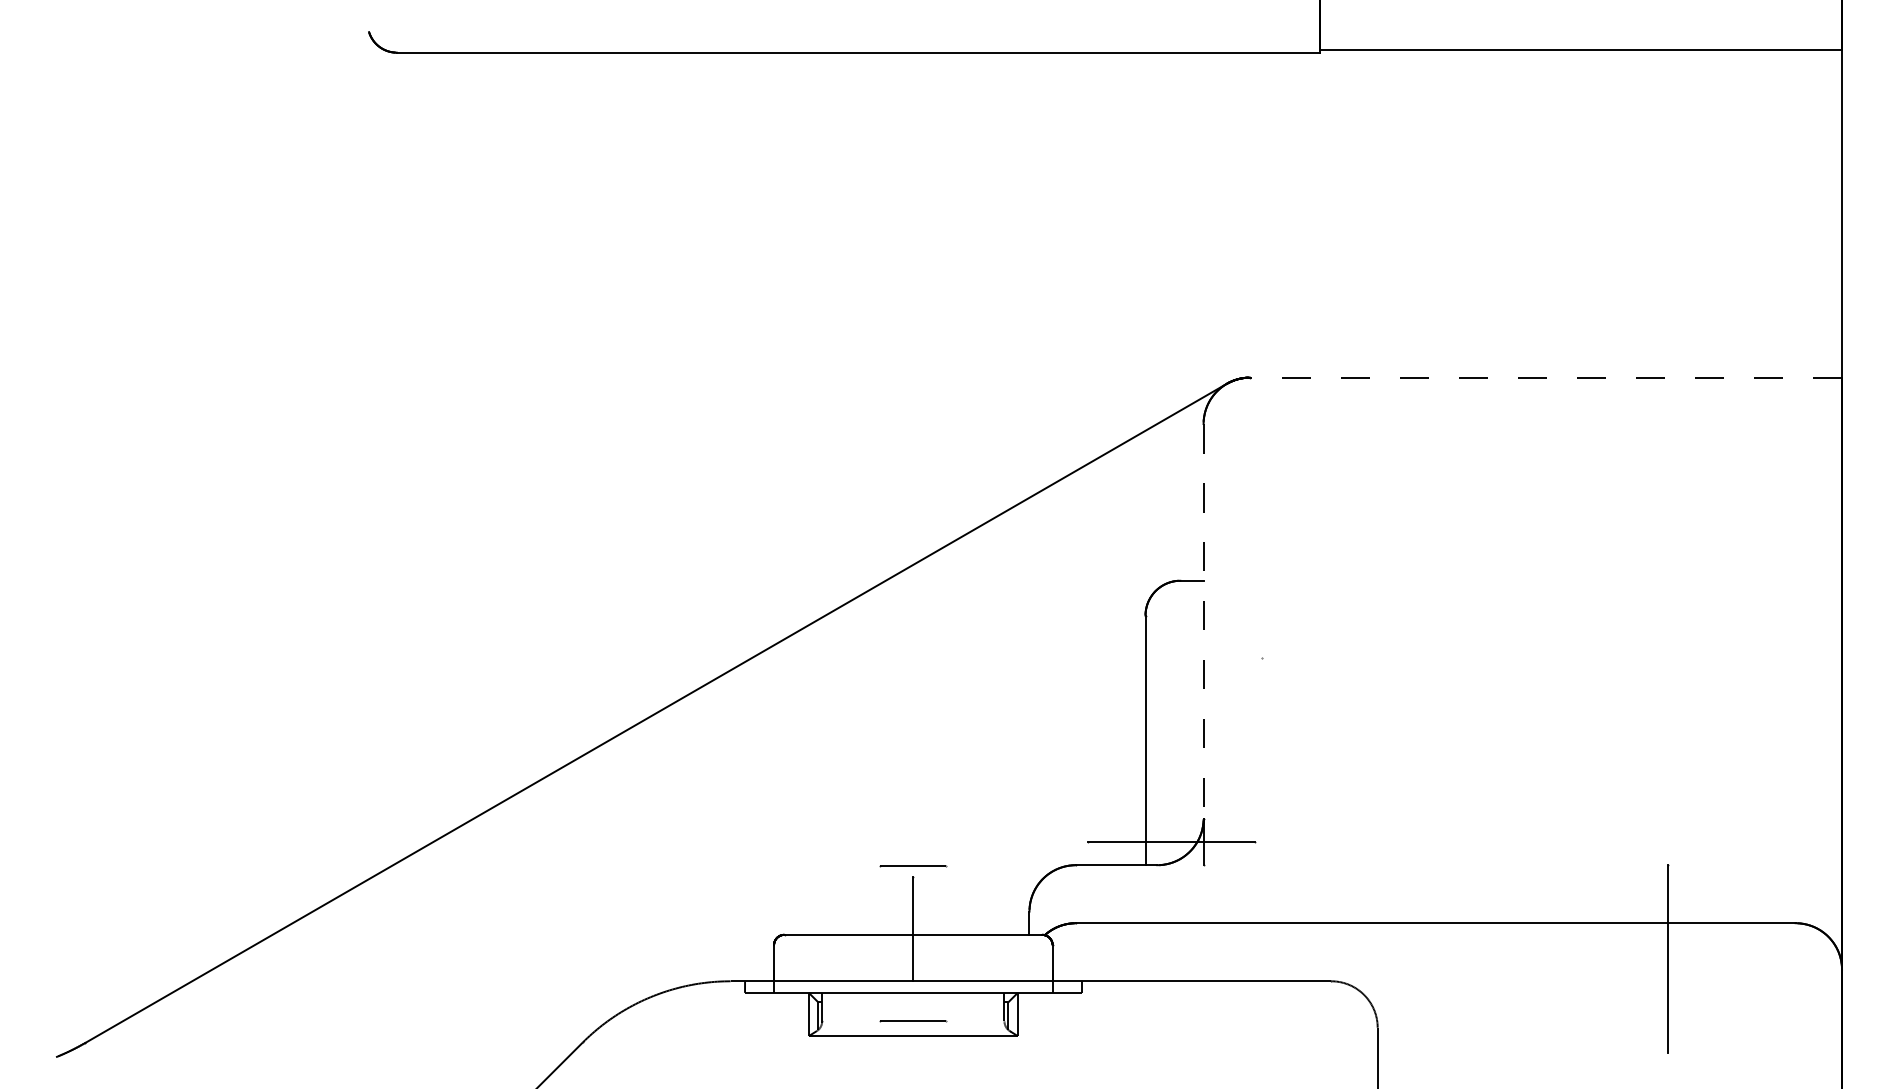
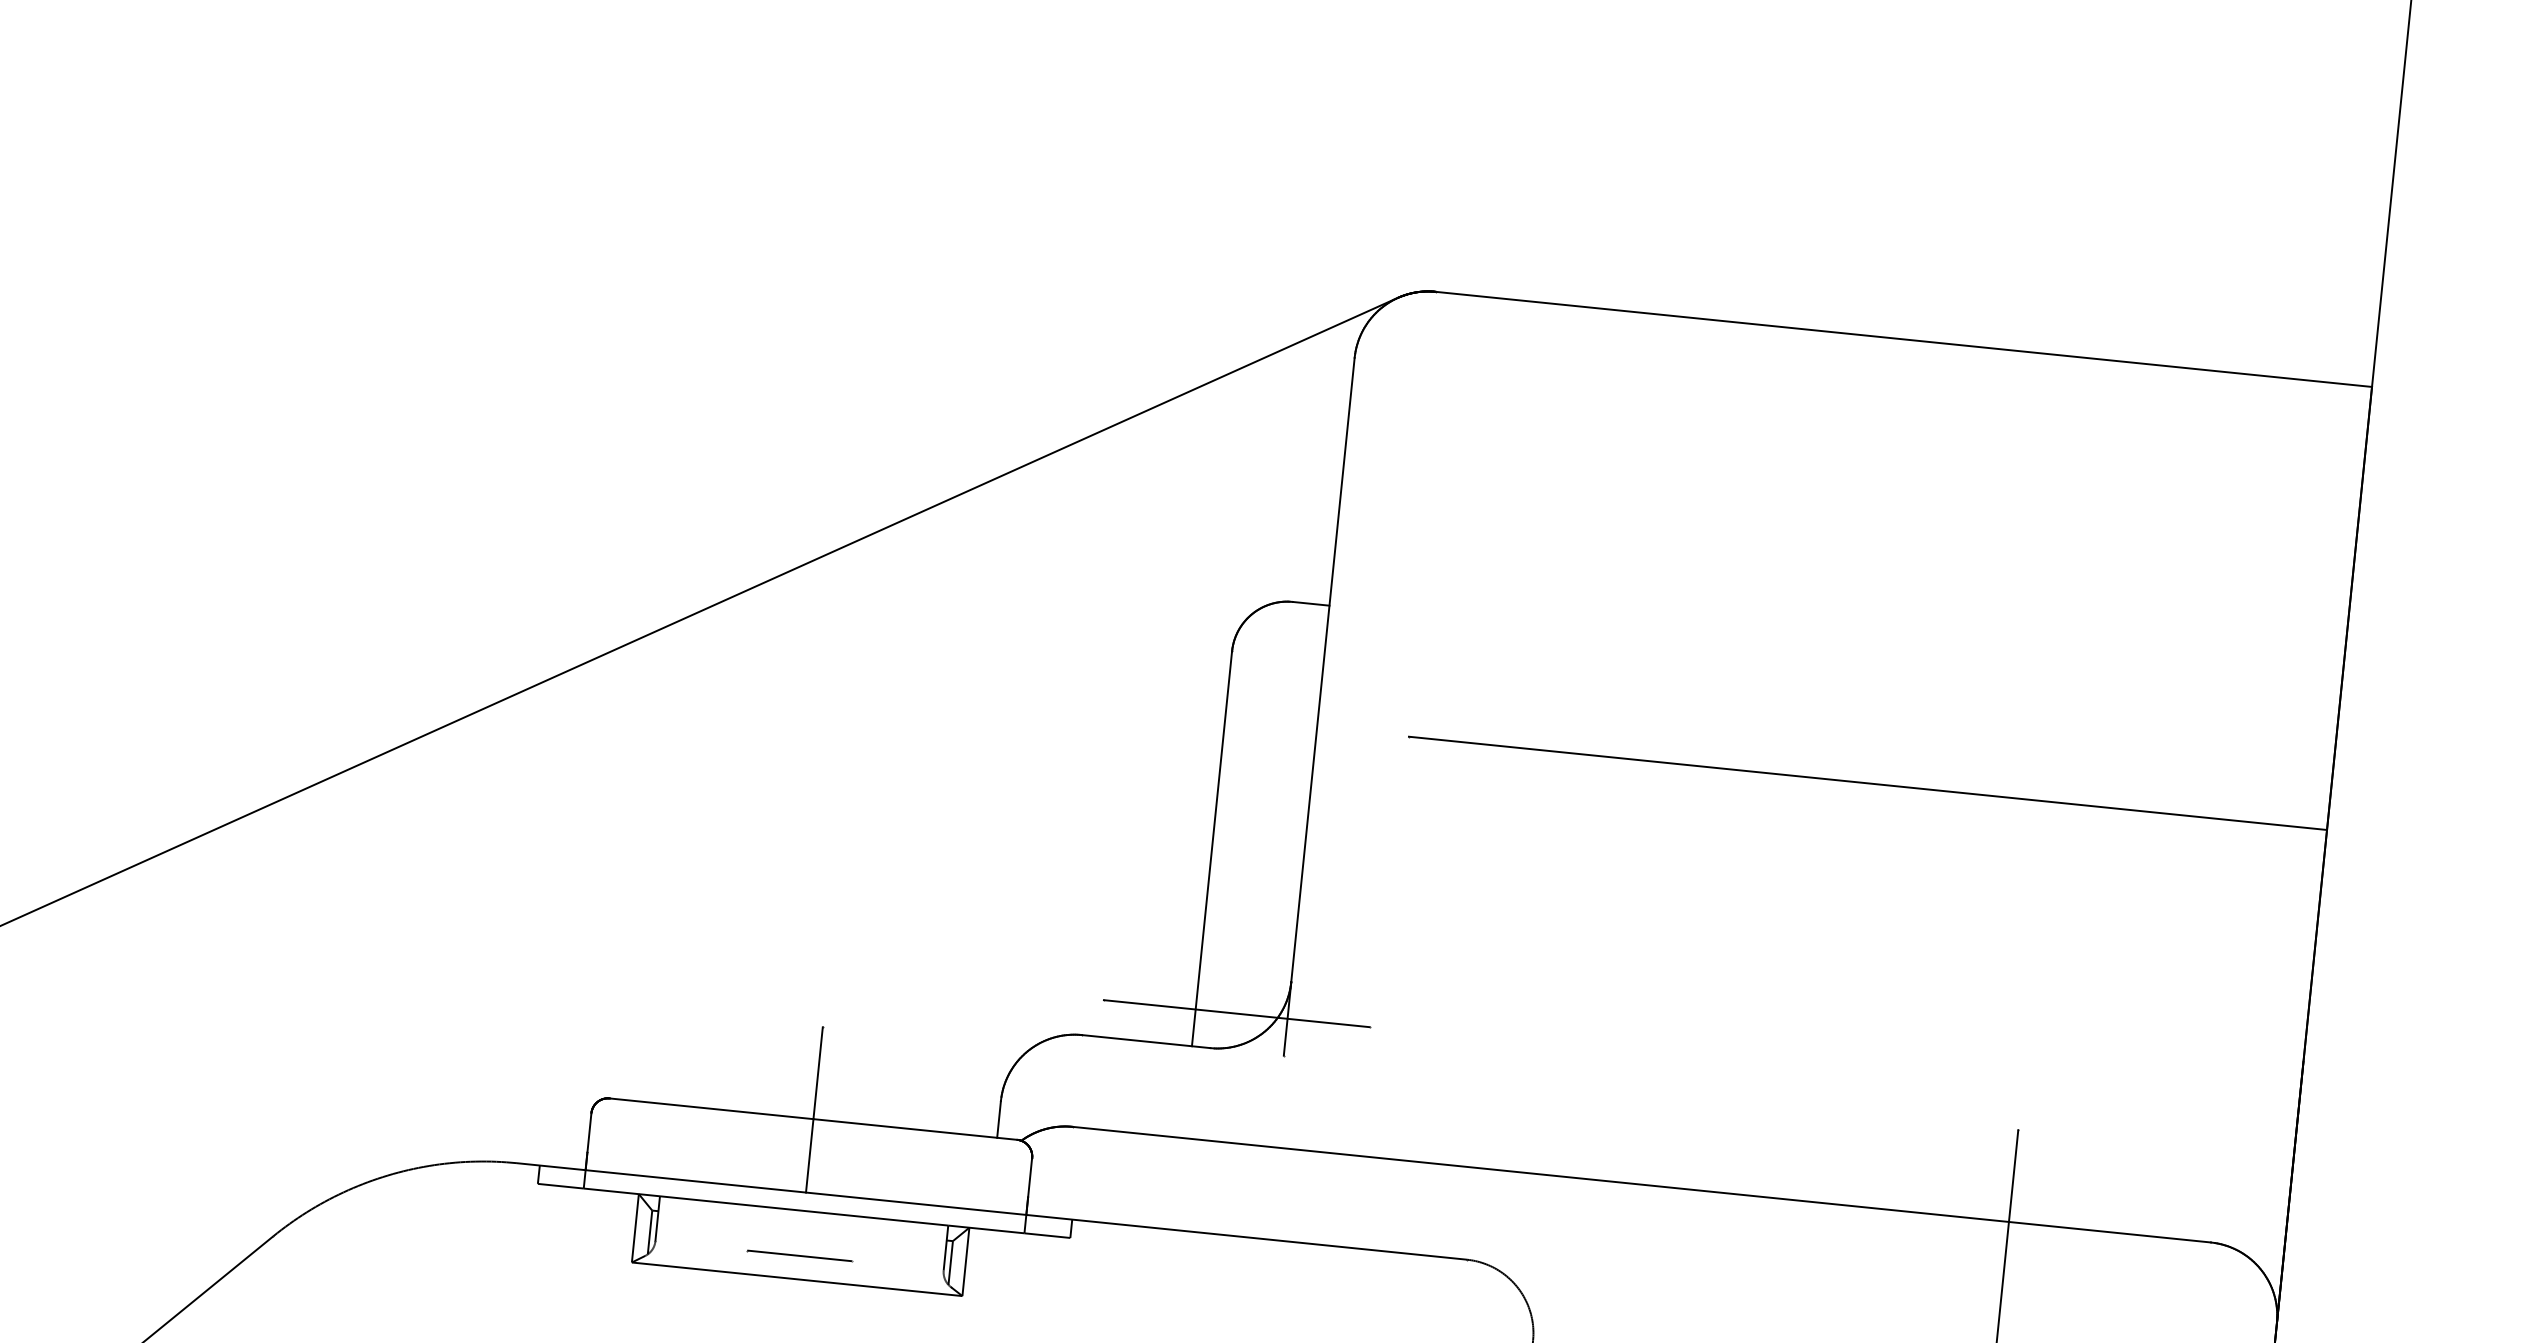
line: (1546, 377) -> (1904, 339), dashed -> solid
line: (1203, 621) -> (1322, 670), dashed -> solid
line: (1551, 657) -> (1867, 782), added
line: (913, 866) -> (824, 1011), removed

